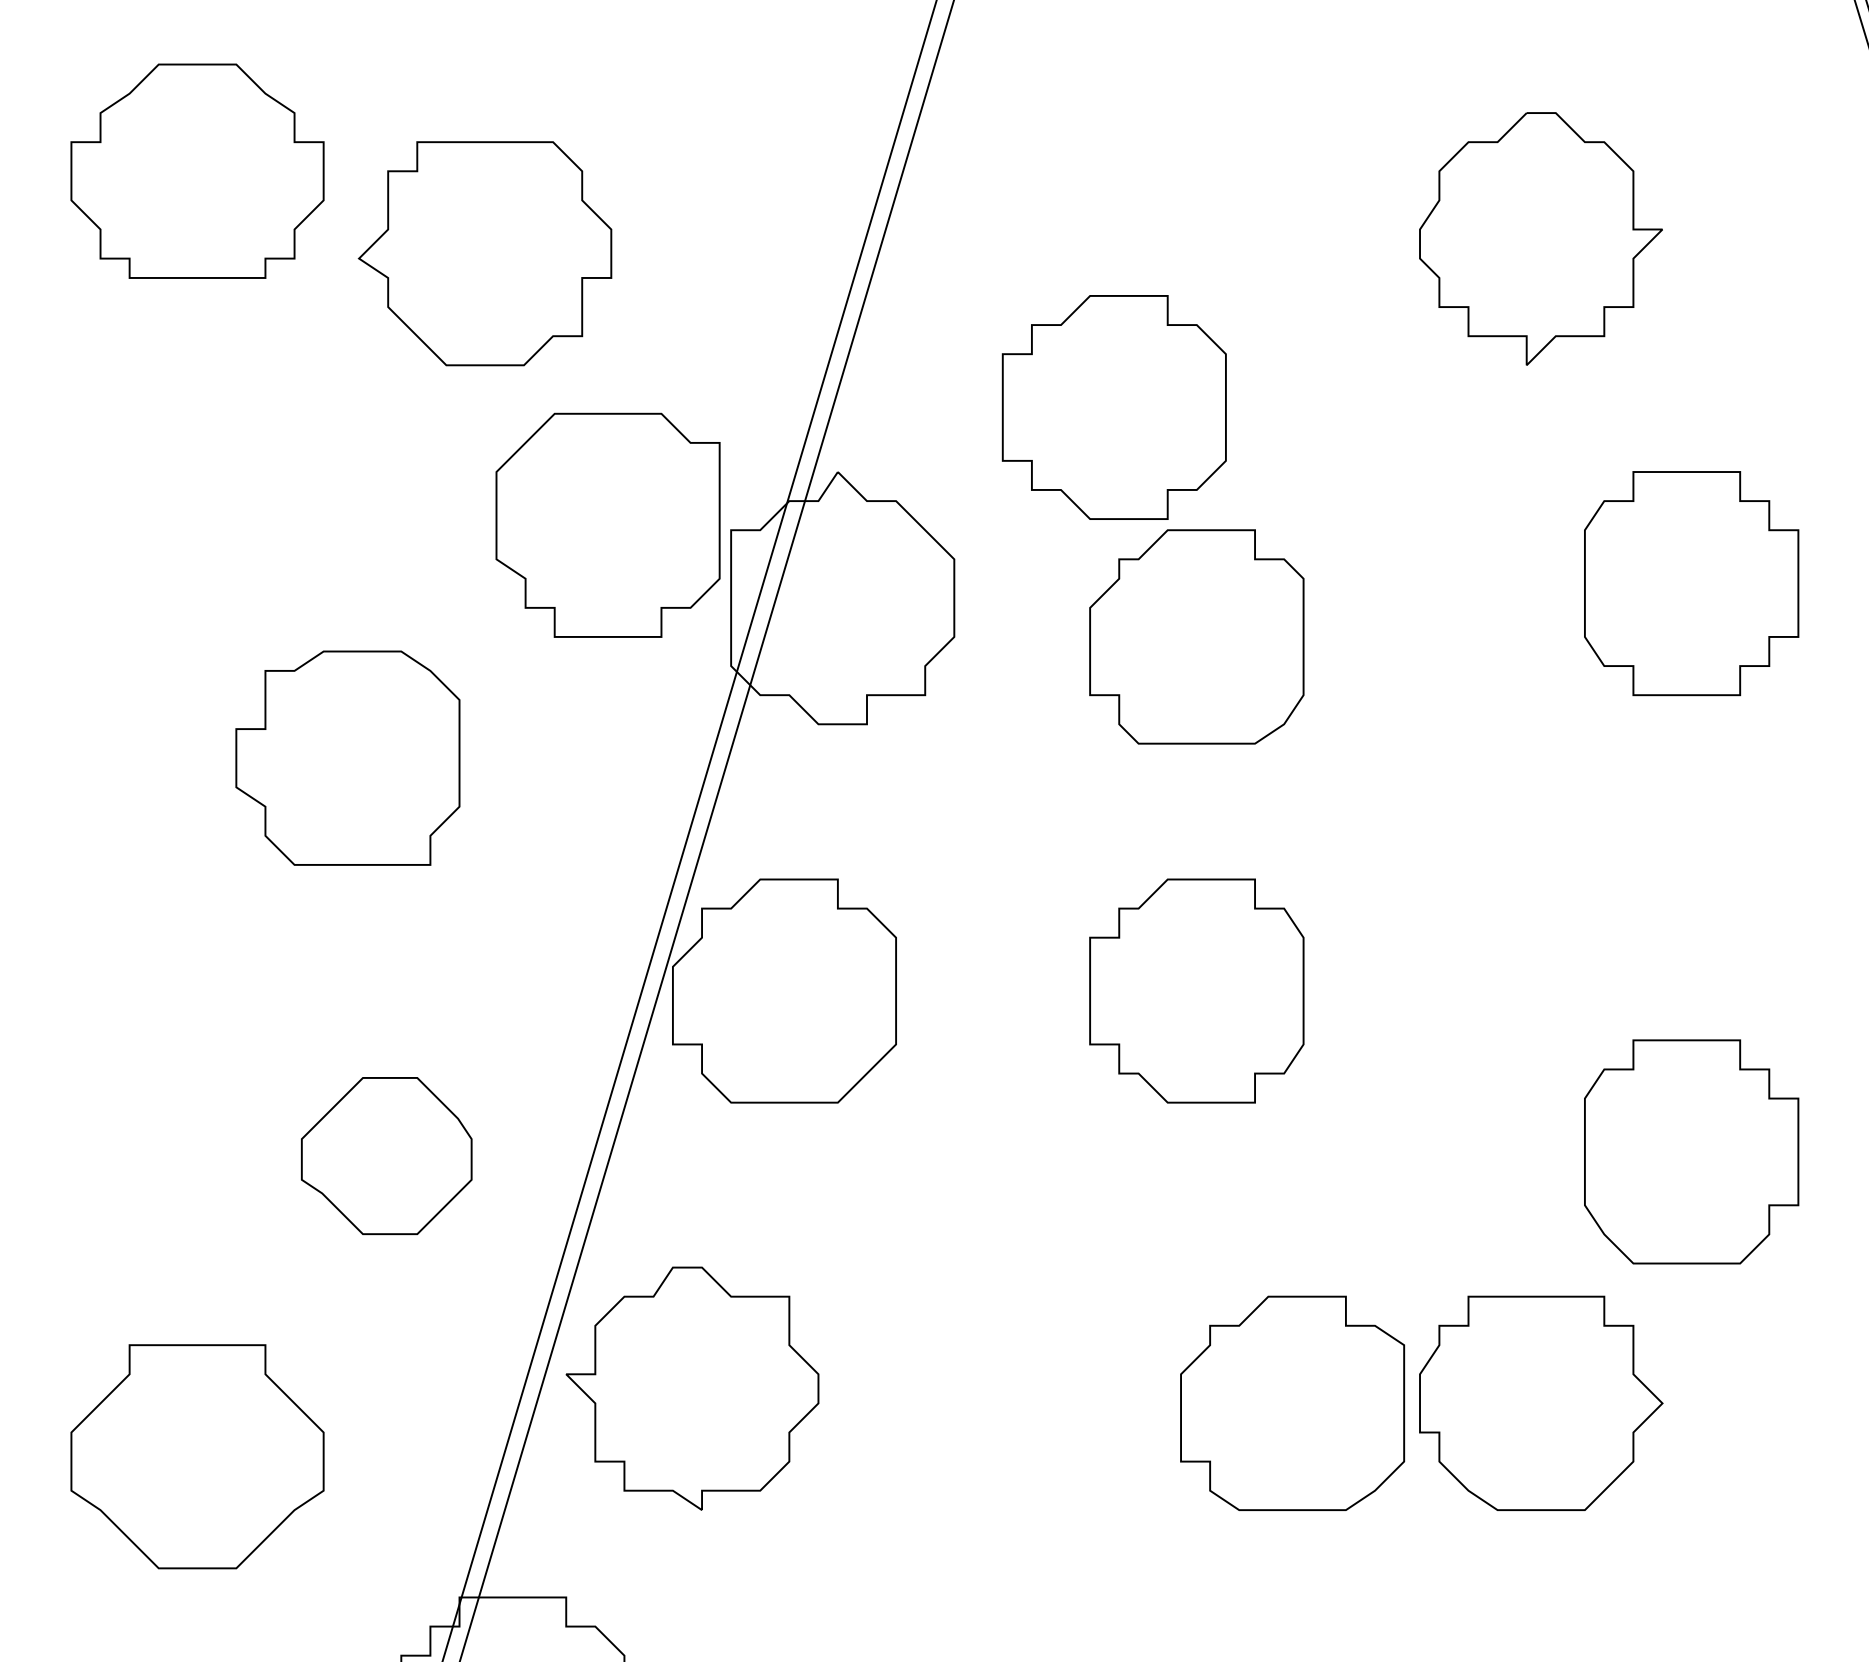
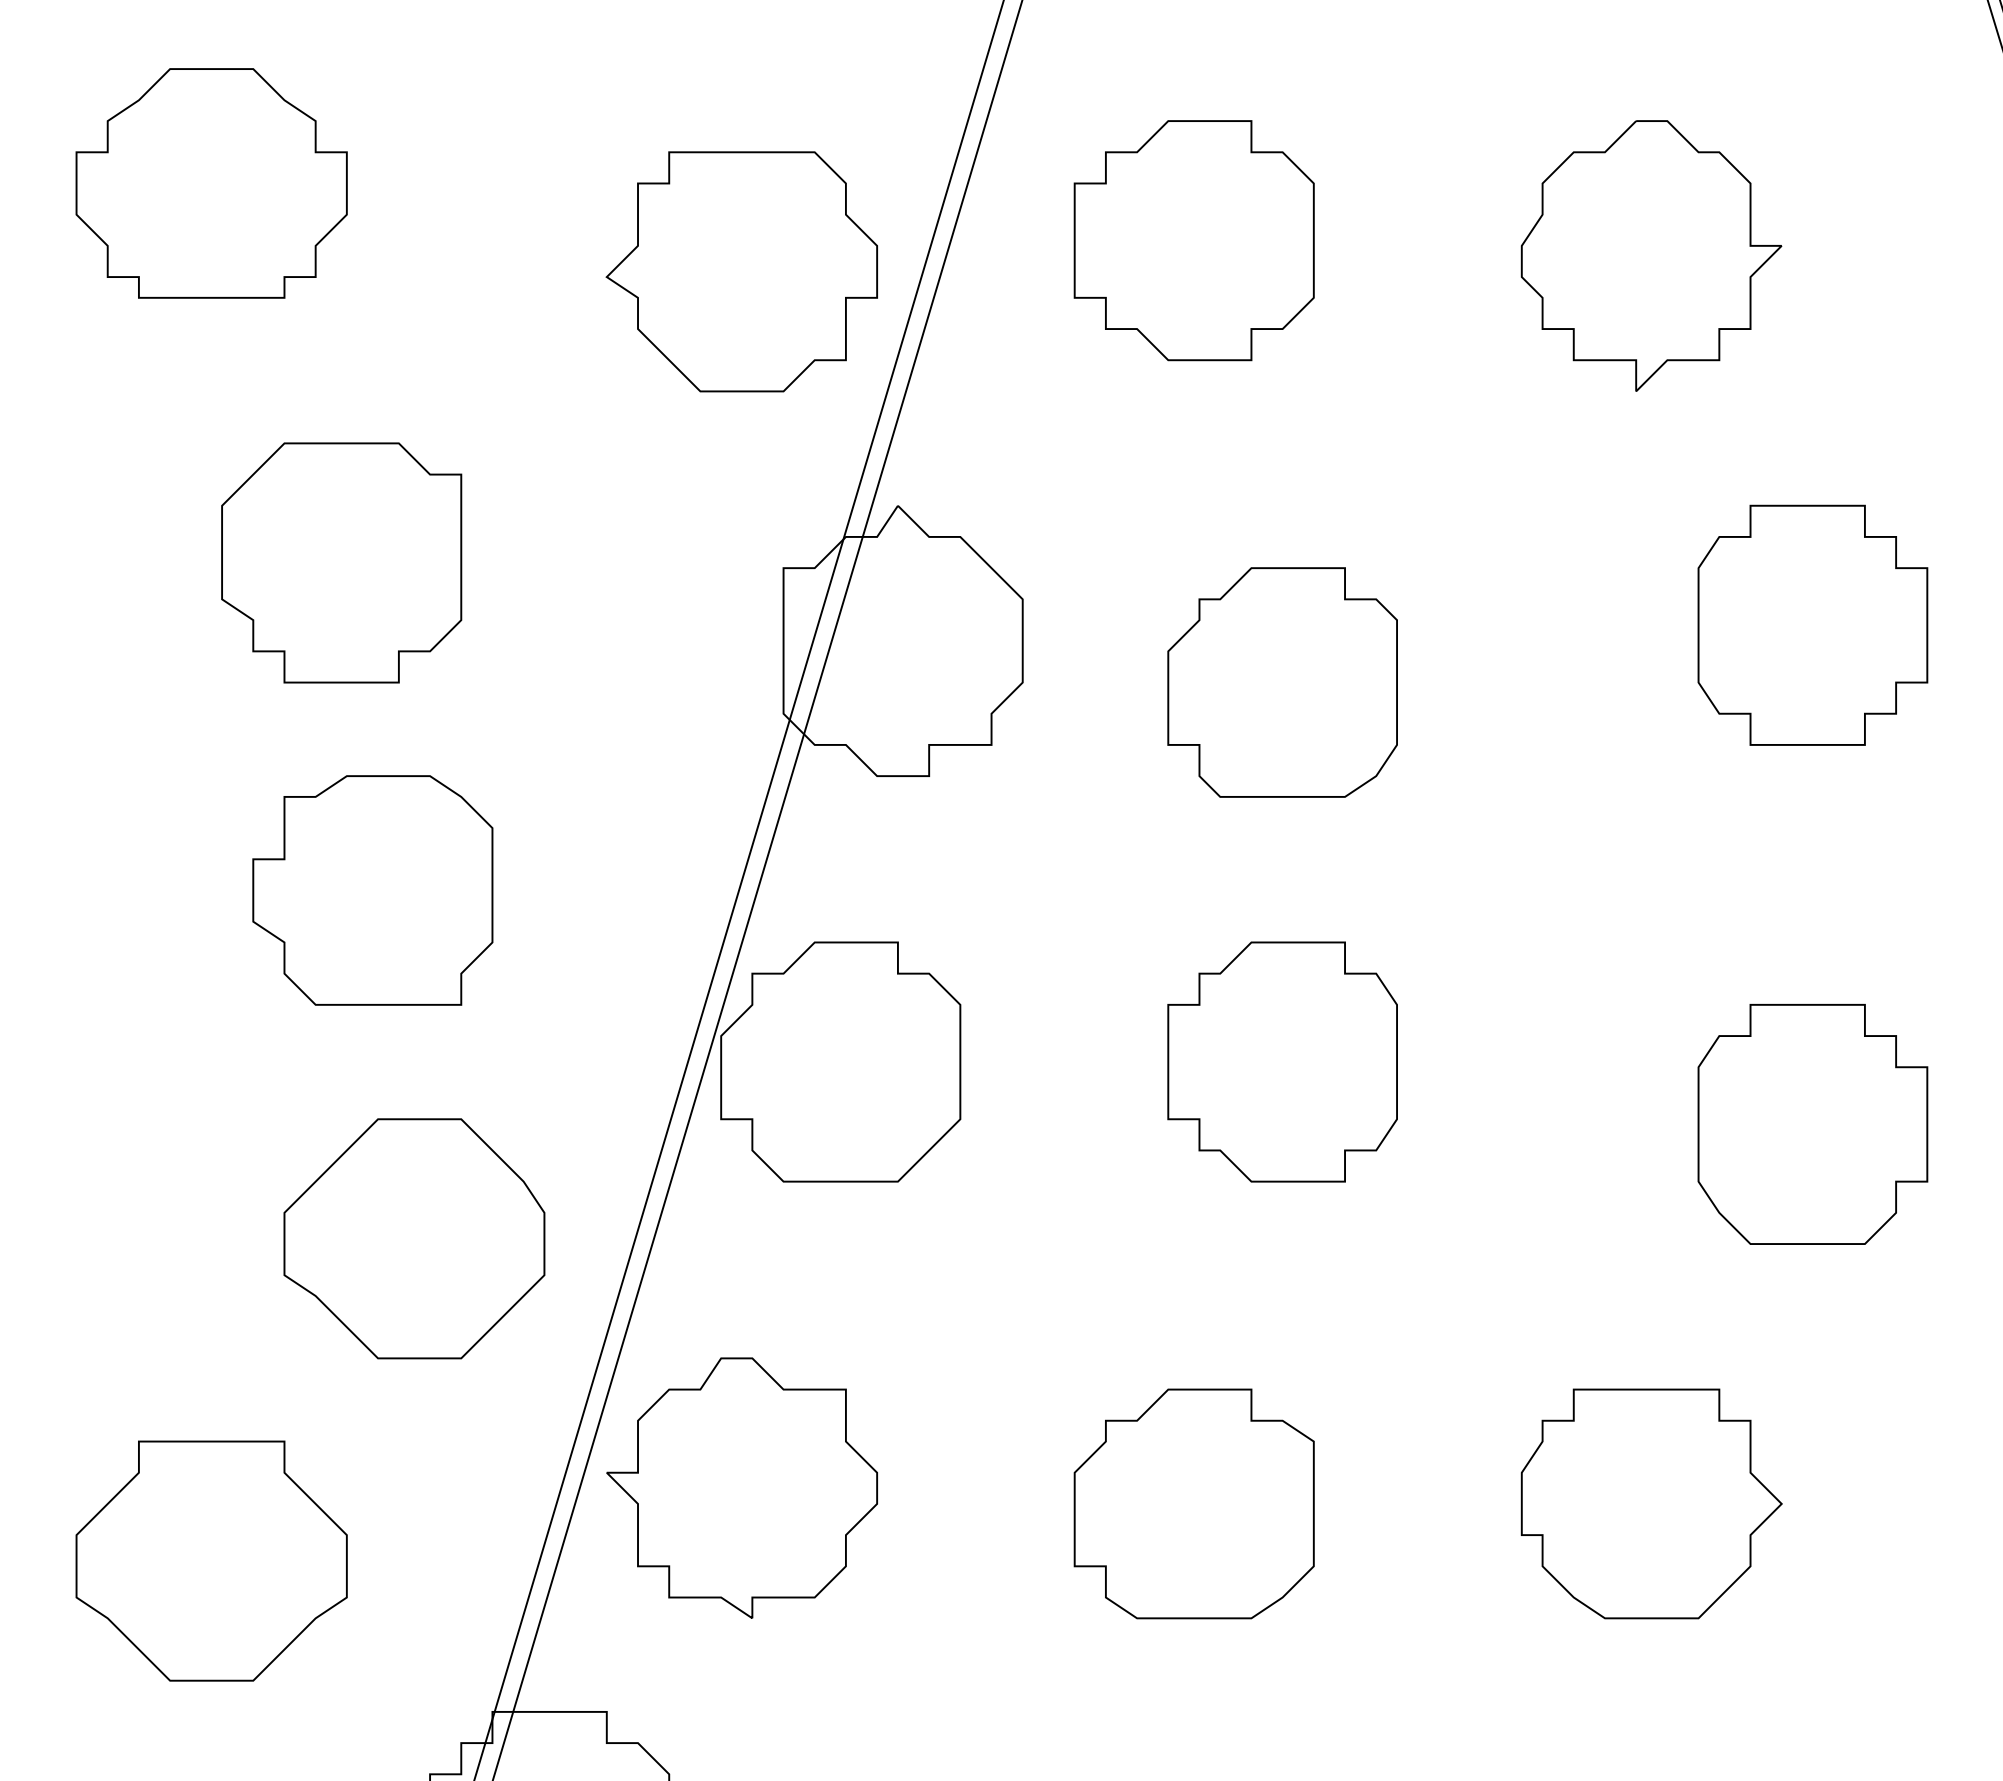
part: (484, 253) -> (741, 271), moved
part: (1113, 407) -> (1193, 240), moved
part: (607, 524) -> (341, 562), moved
part: (347, 758) -> (372, 890), moved
part: (1691, 1151) -> (1812, 1124), moved
part: (386, 1155) -> (414, 1238), size x1.43
part: (1291, 1402) -> (1193, 1503), moved

